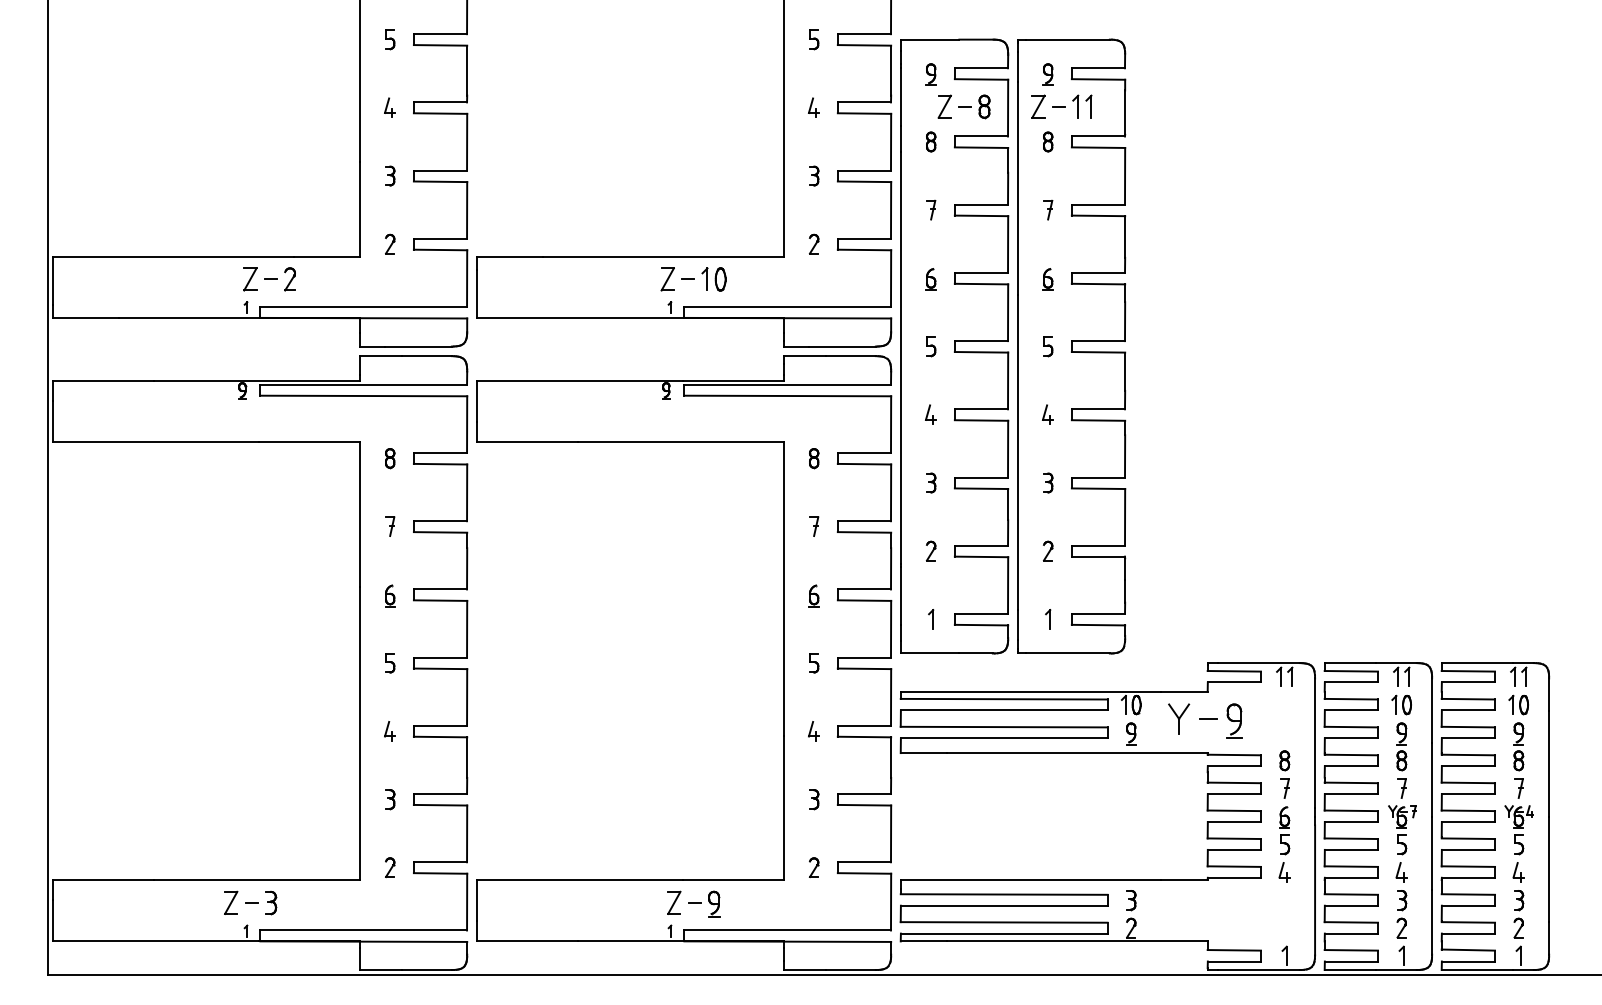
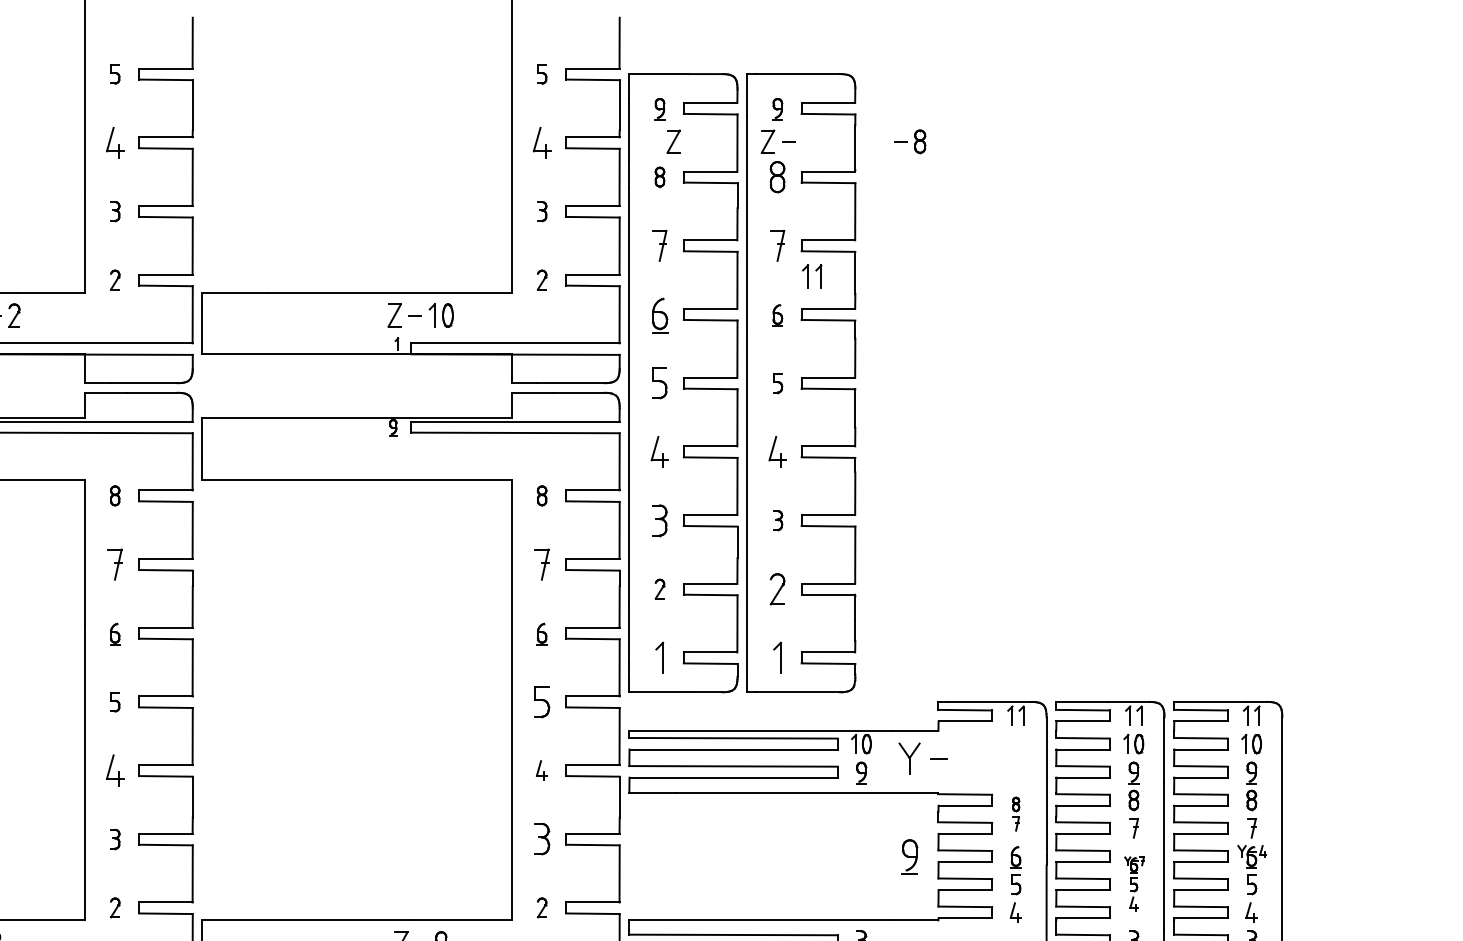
part: (974, 106) -> (910, 141), moved
part: (1082, 106) -> (812, 276), moved
part: (389, 107) -> (114, 142), size x1.6
part: (813, 107) -> (541, 142), size x1.6
part: (1048, 141) -> (778, 176), size x1.6
part: (931, 209) -> (660, 245), size x1.6
part: (1048, 209) -> (778, 245), size x1.6
part: (930, 279) -> (659, 315), size x1.6
part: (931, 346) -> (660, 383), size x1.6
part: (930, 414) -> (659, 451), size x1.6
part: (1047, 414) -> (777, 451), size x1.6
part: (931, 482) -> (660, 520), size x1.6
part: (390, 526) -> (115, 564), size x1.6
part: (814, 526) -> (542, 564), size x1.6
part: (1048, 550) -> (778, 588), size x1.6
part: (931, 619) -> (660, 658), size x1.6
part: (1048, 619) -> (778, 658), size x1.6
part: (814, 663) -> (542, 702), size x1.6
part: (1234, 720) -> (910, 856), moved
part: (389, 731) -> (114, 770), size x1.6
part: (1284, 774) -> (1015, 814), size x0.7
part: (814, 799) -> (542, 839), size x1.6
part: (1402, 843) -> (1134, 883), size x0.7

